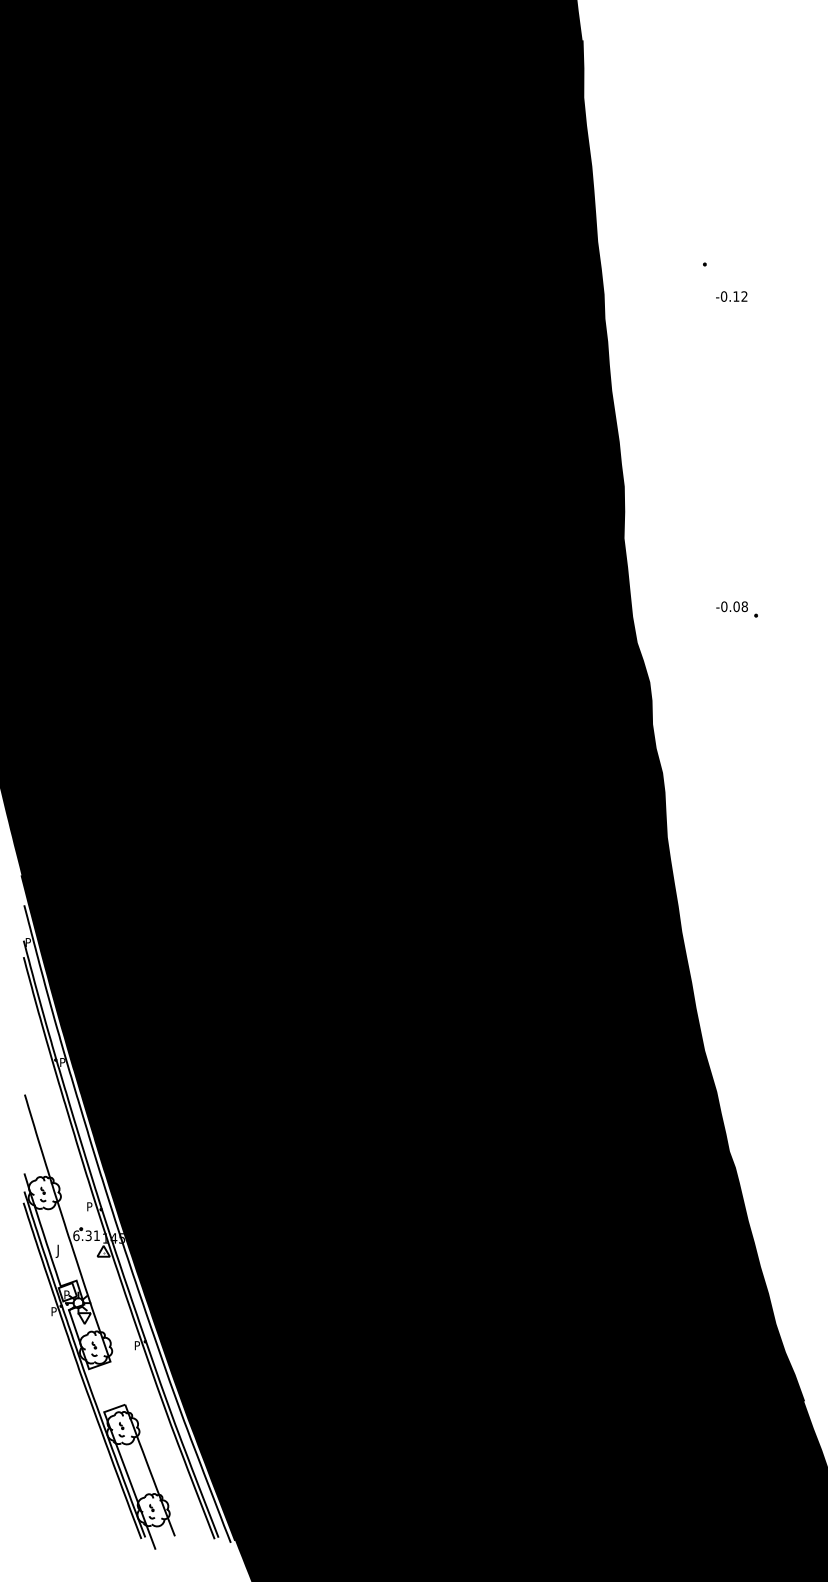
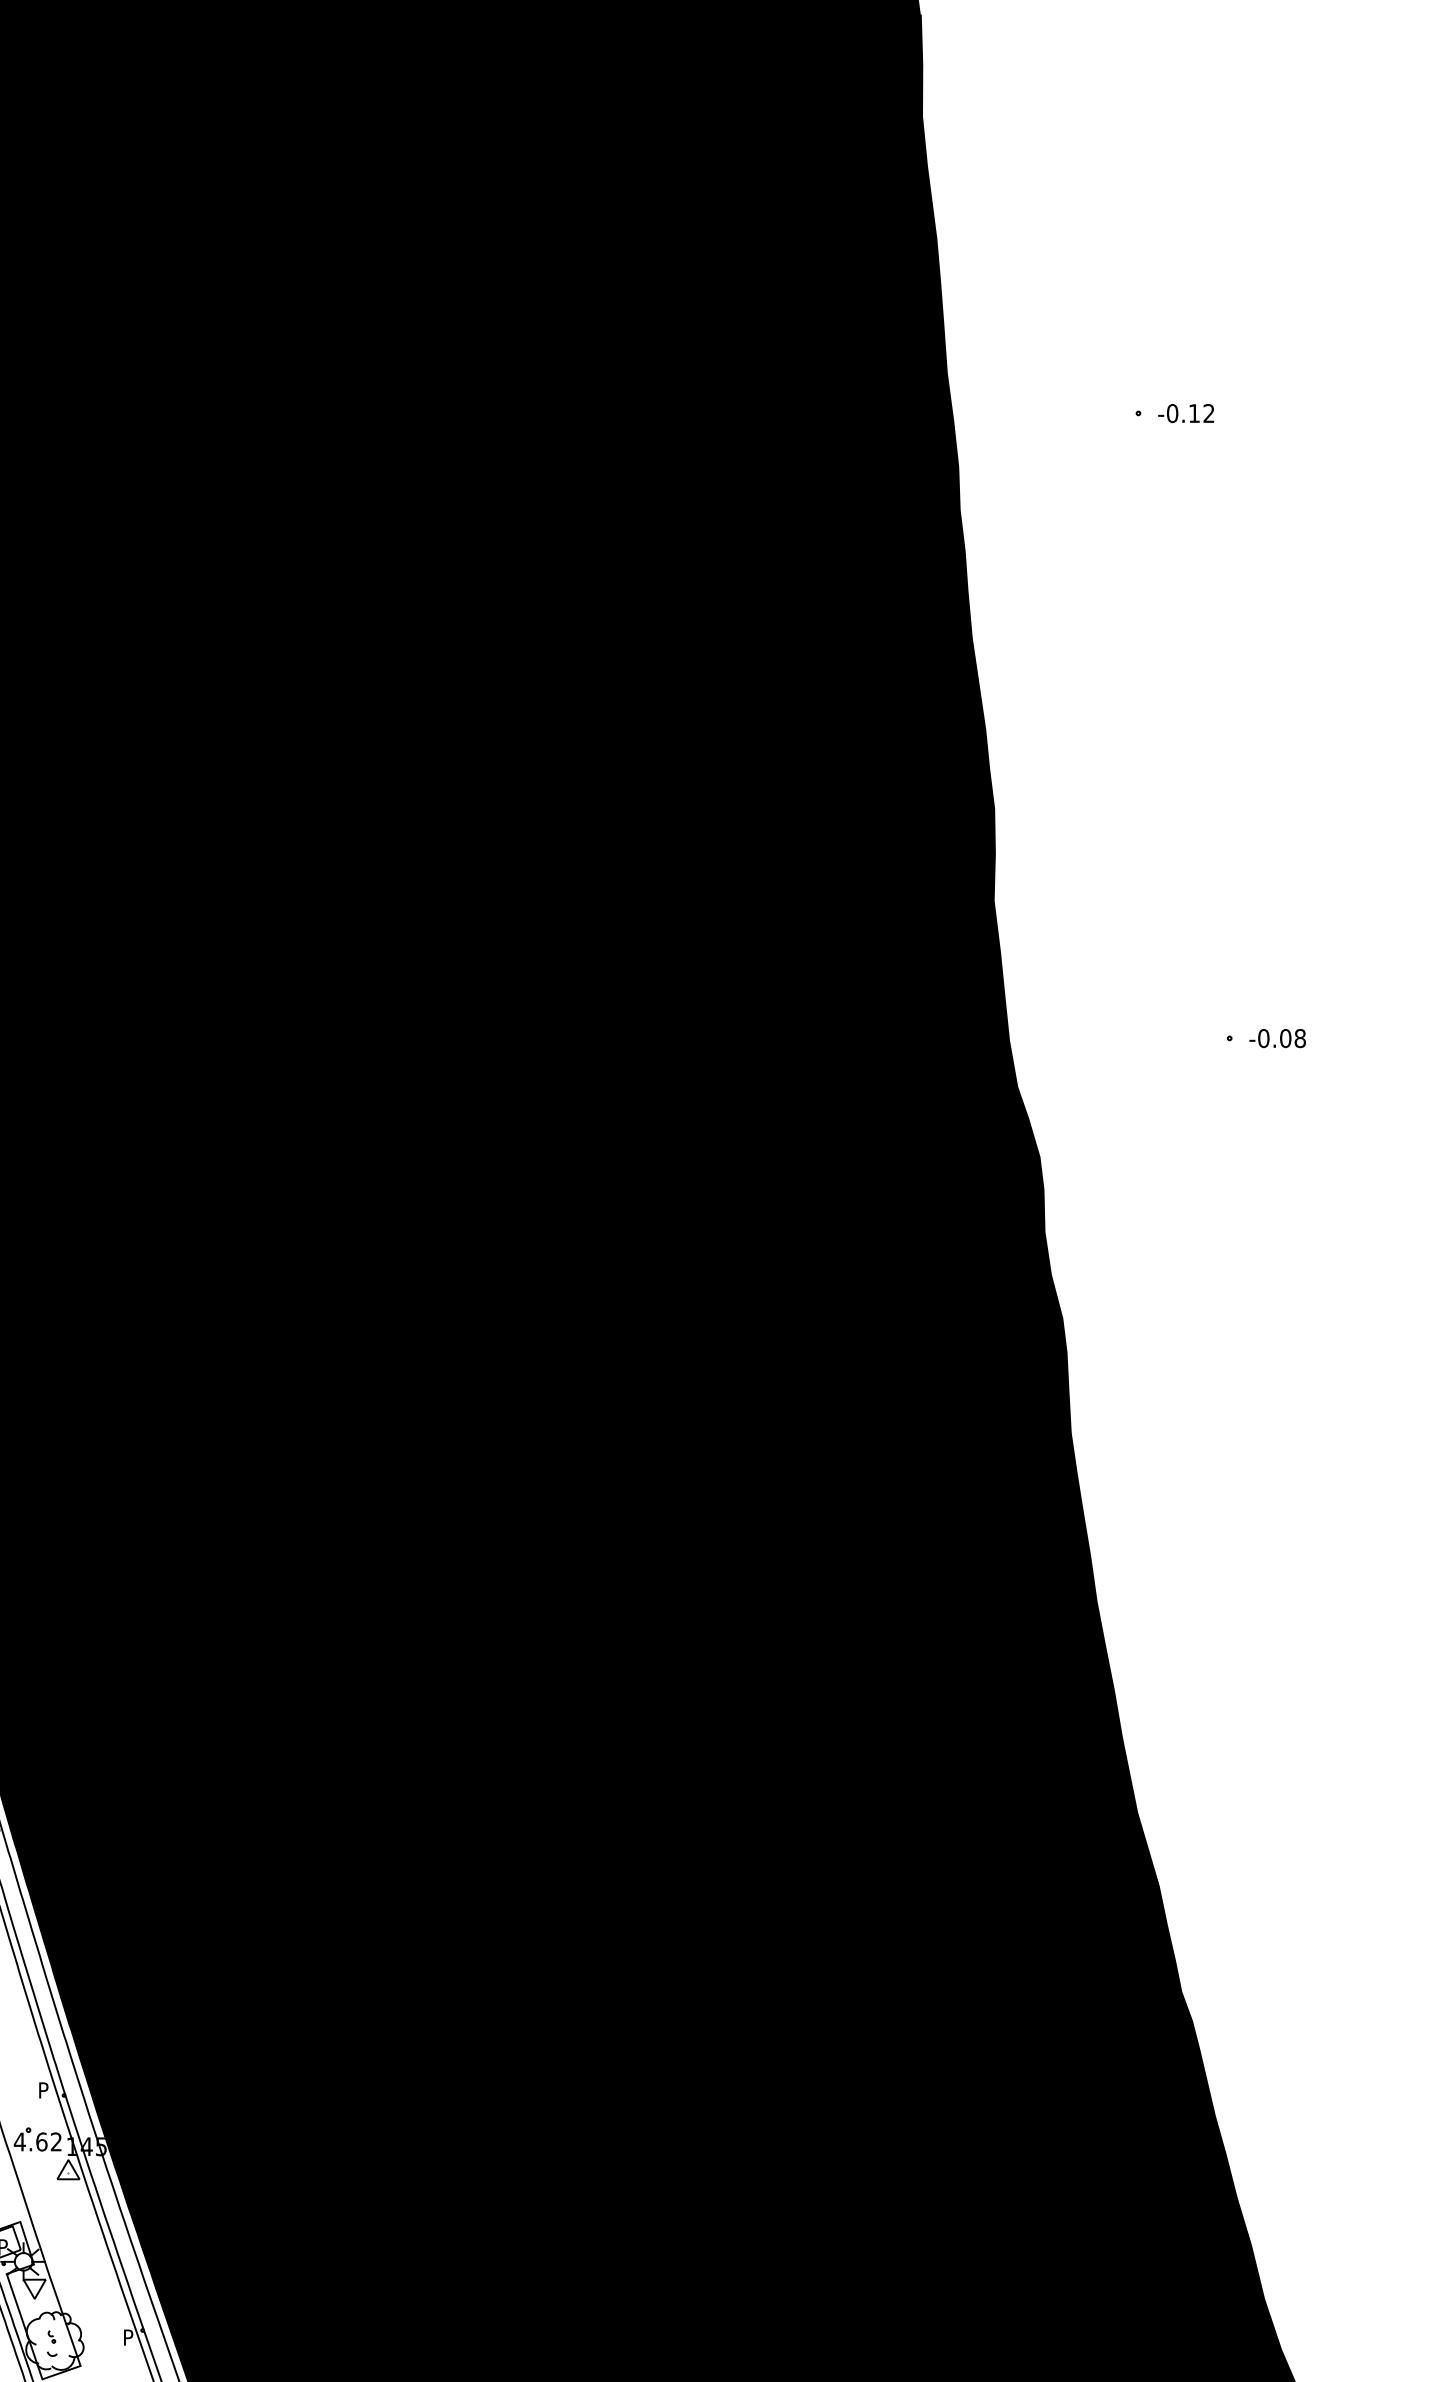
text: (731, 296) -> (1185, 413), moved
text: (731, 606) -> (1276, 1038), moved
text: (86, 1235) -> (37, 2141), 6.31 -> 4.62

